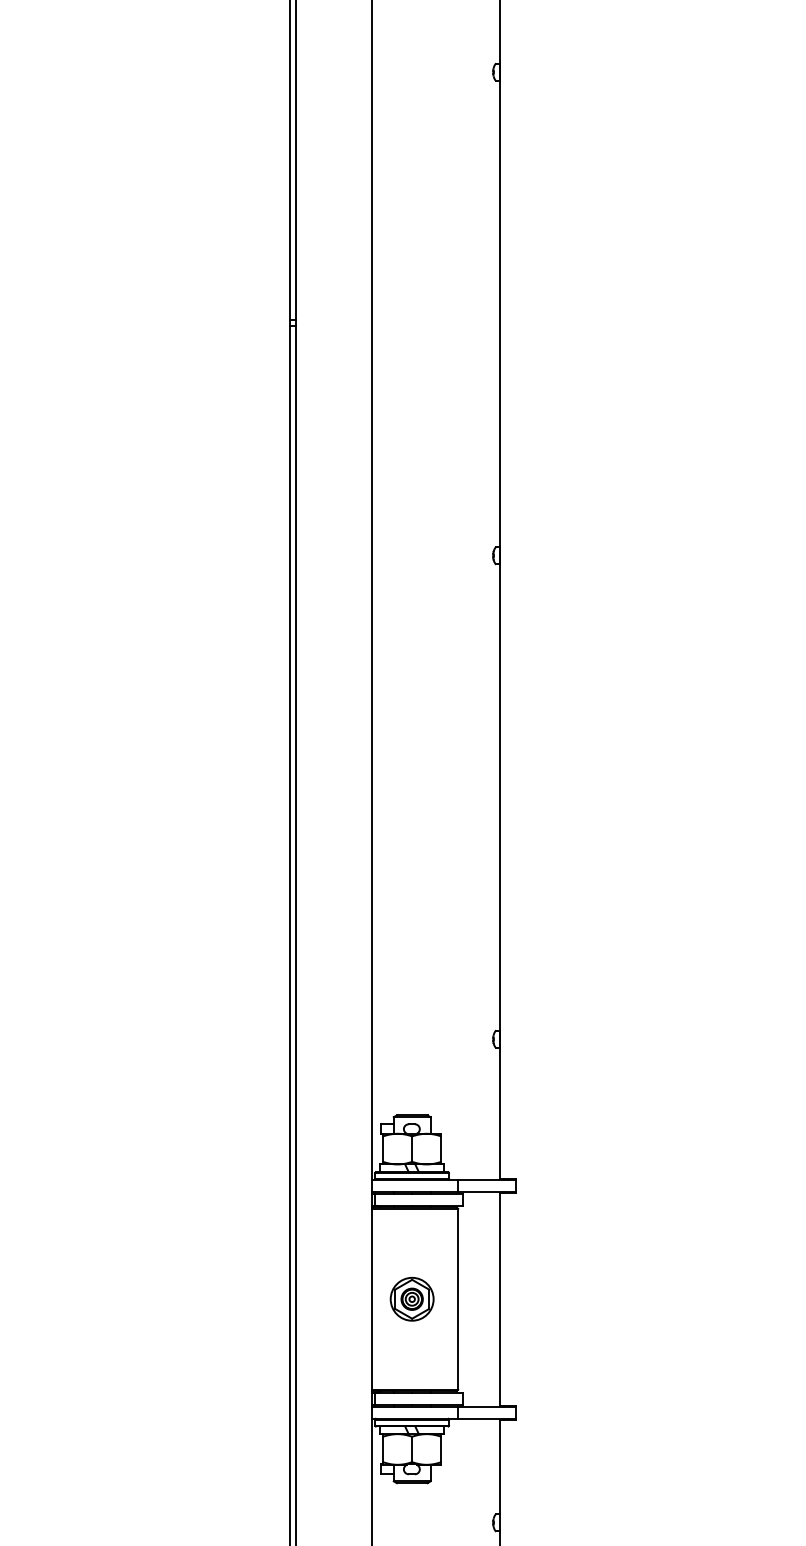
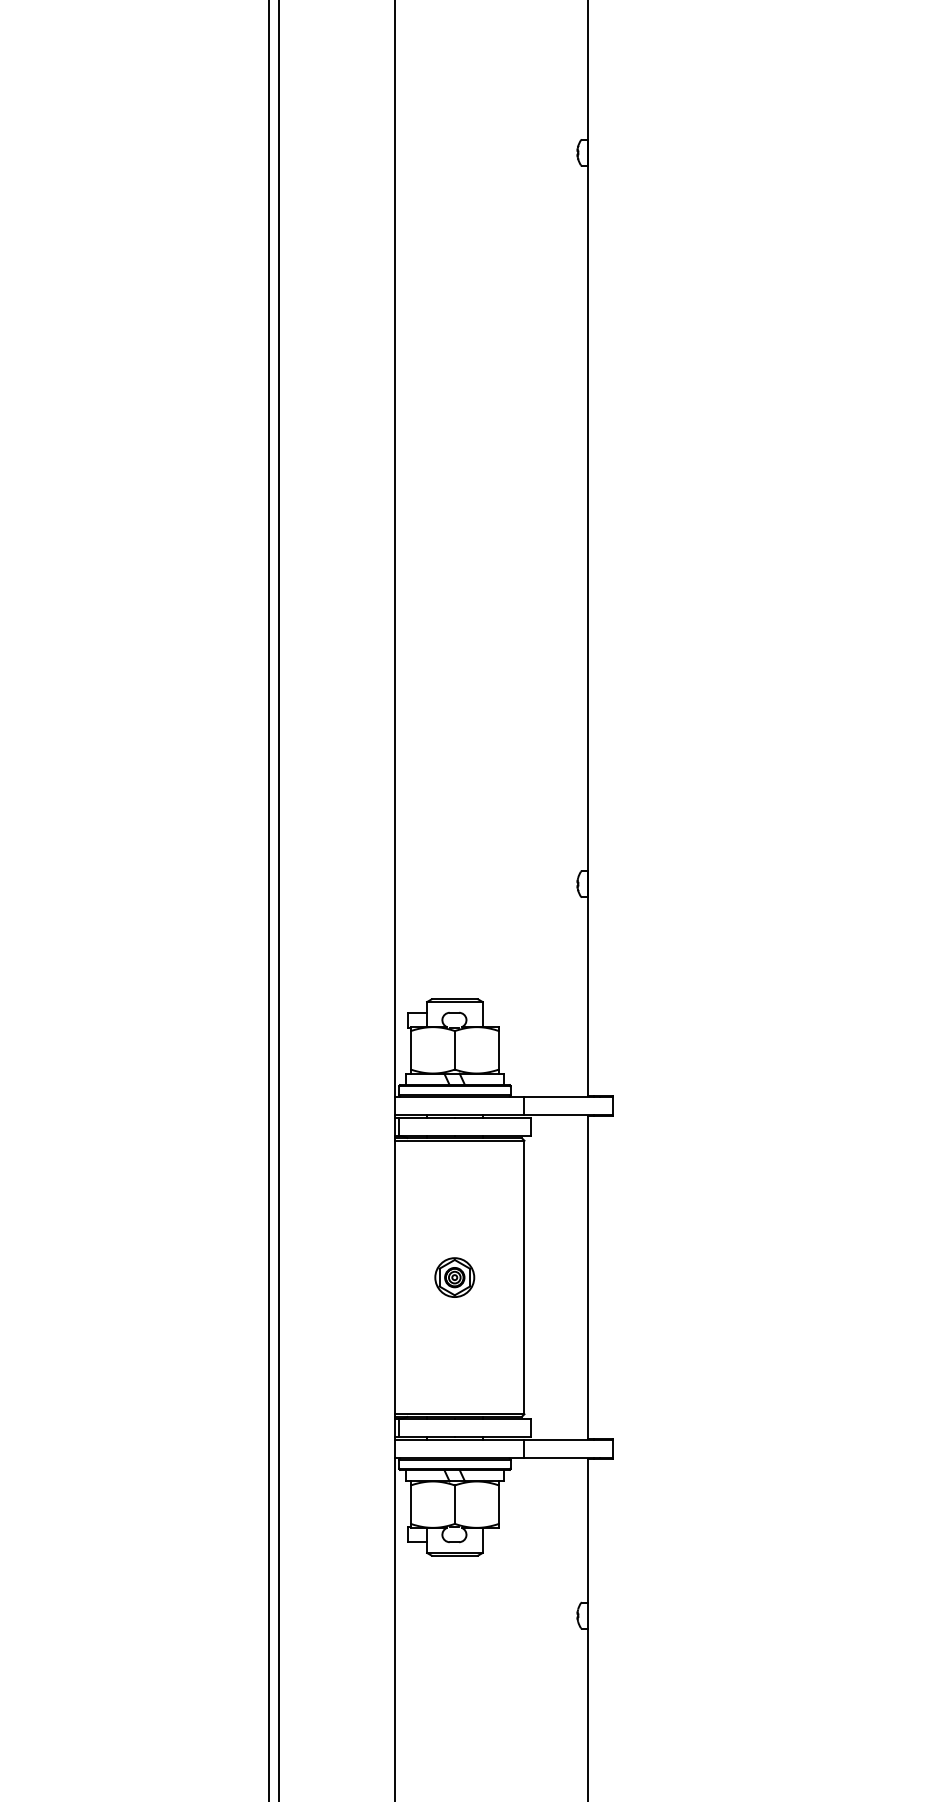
part: (411, 1299) -> (453, 1277), size x0.6

